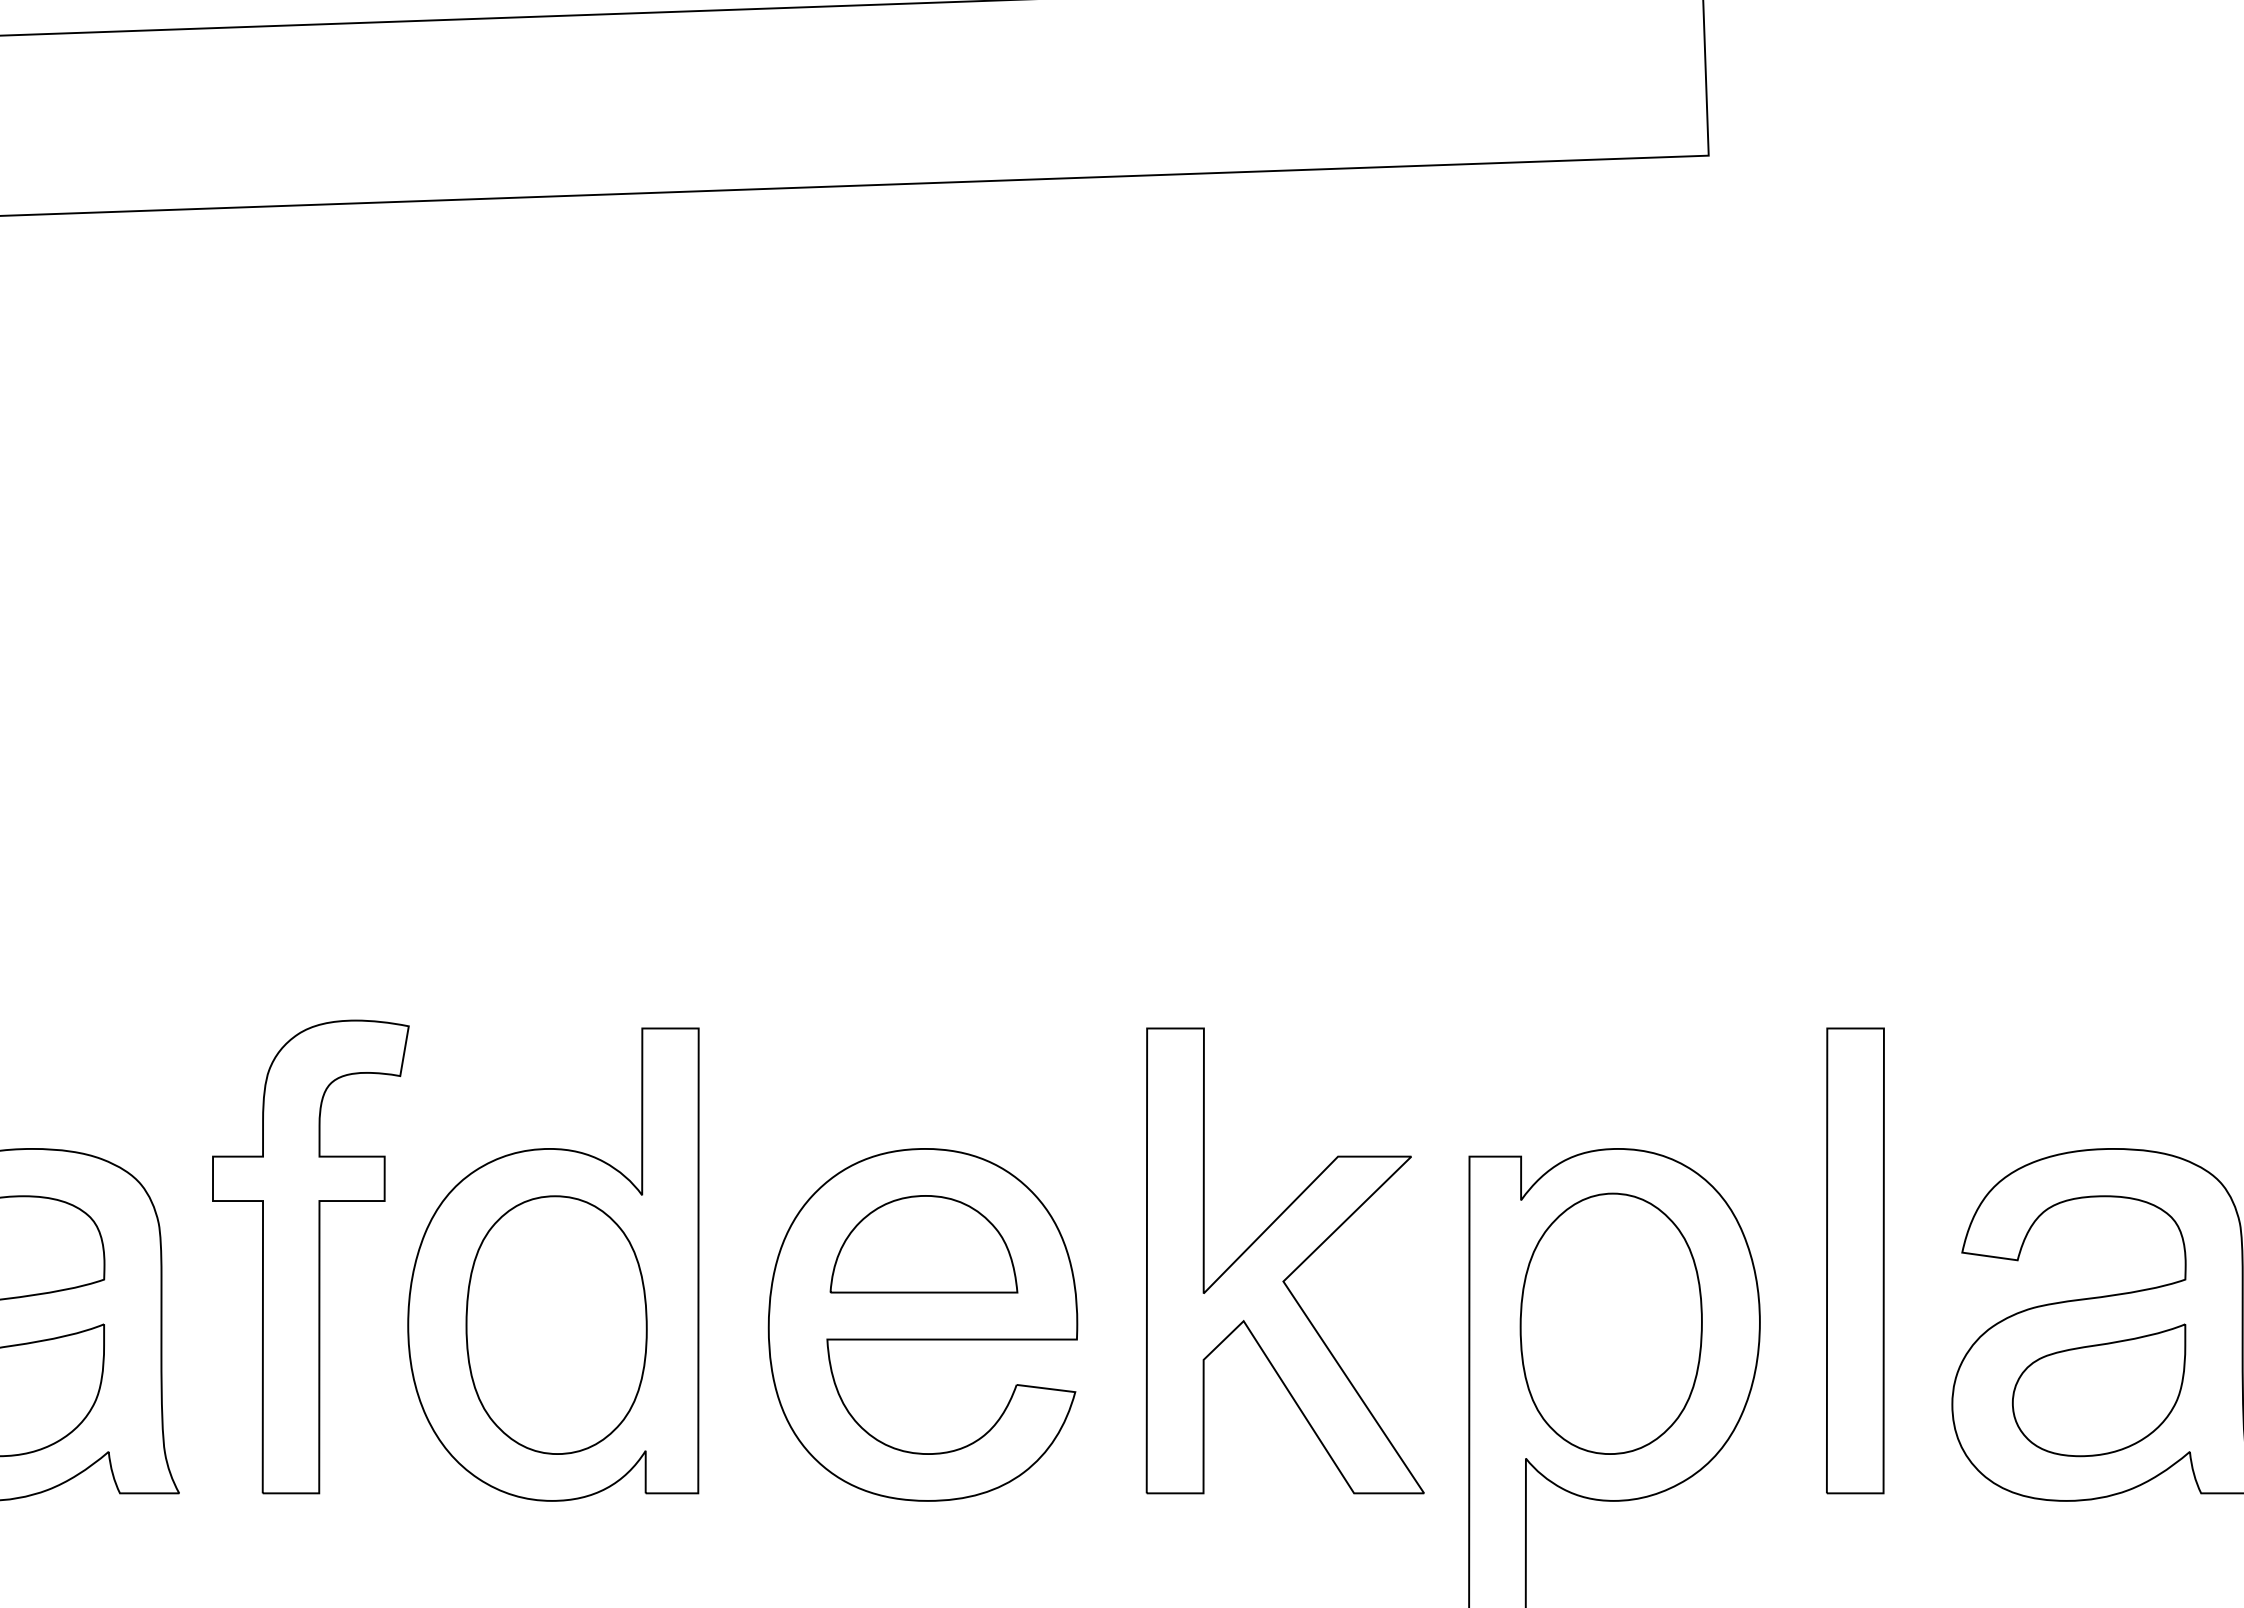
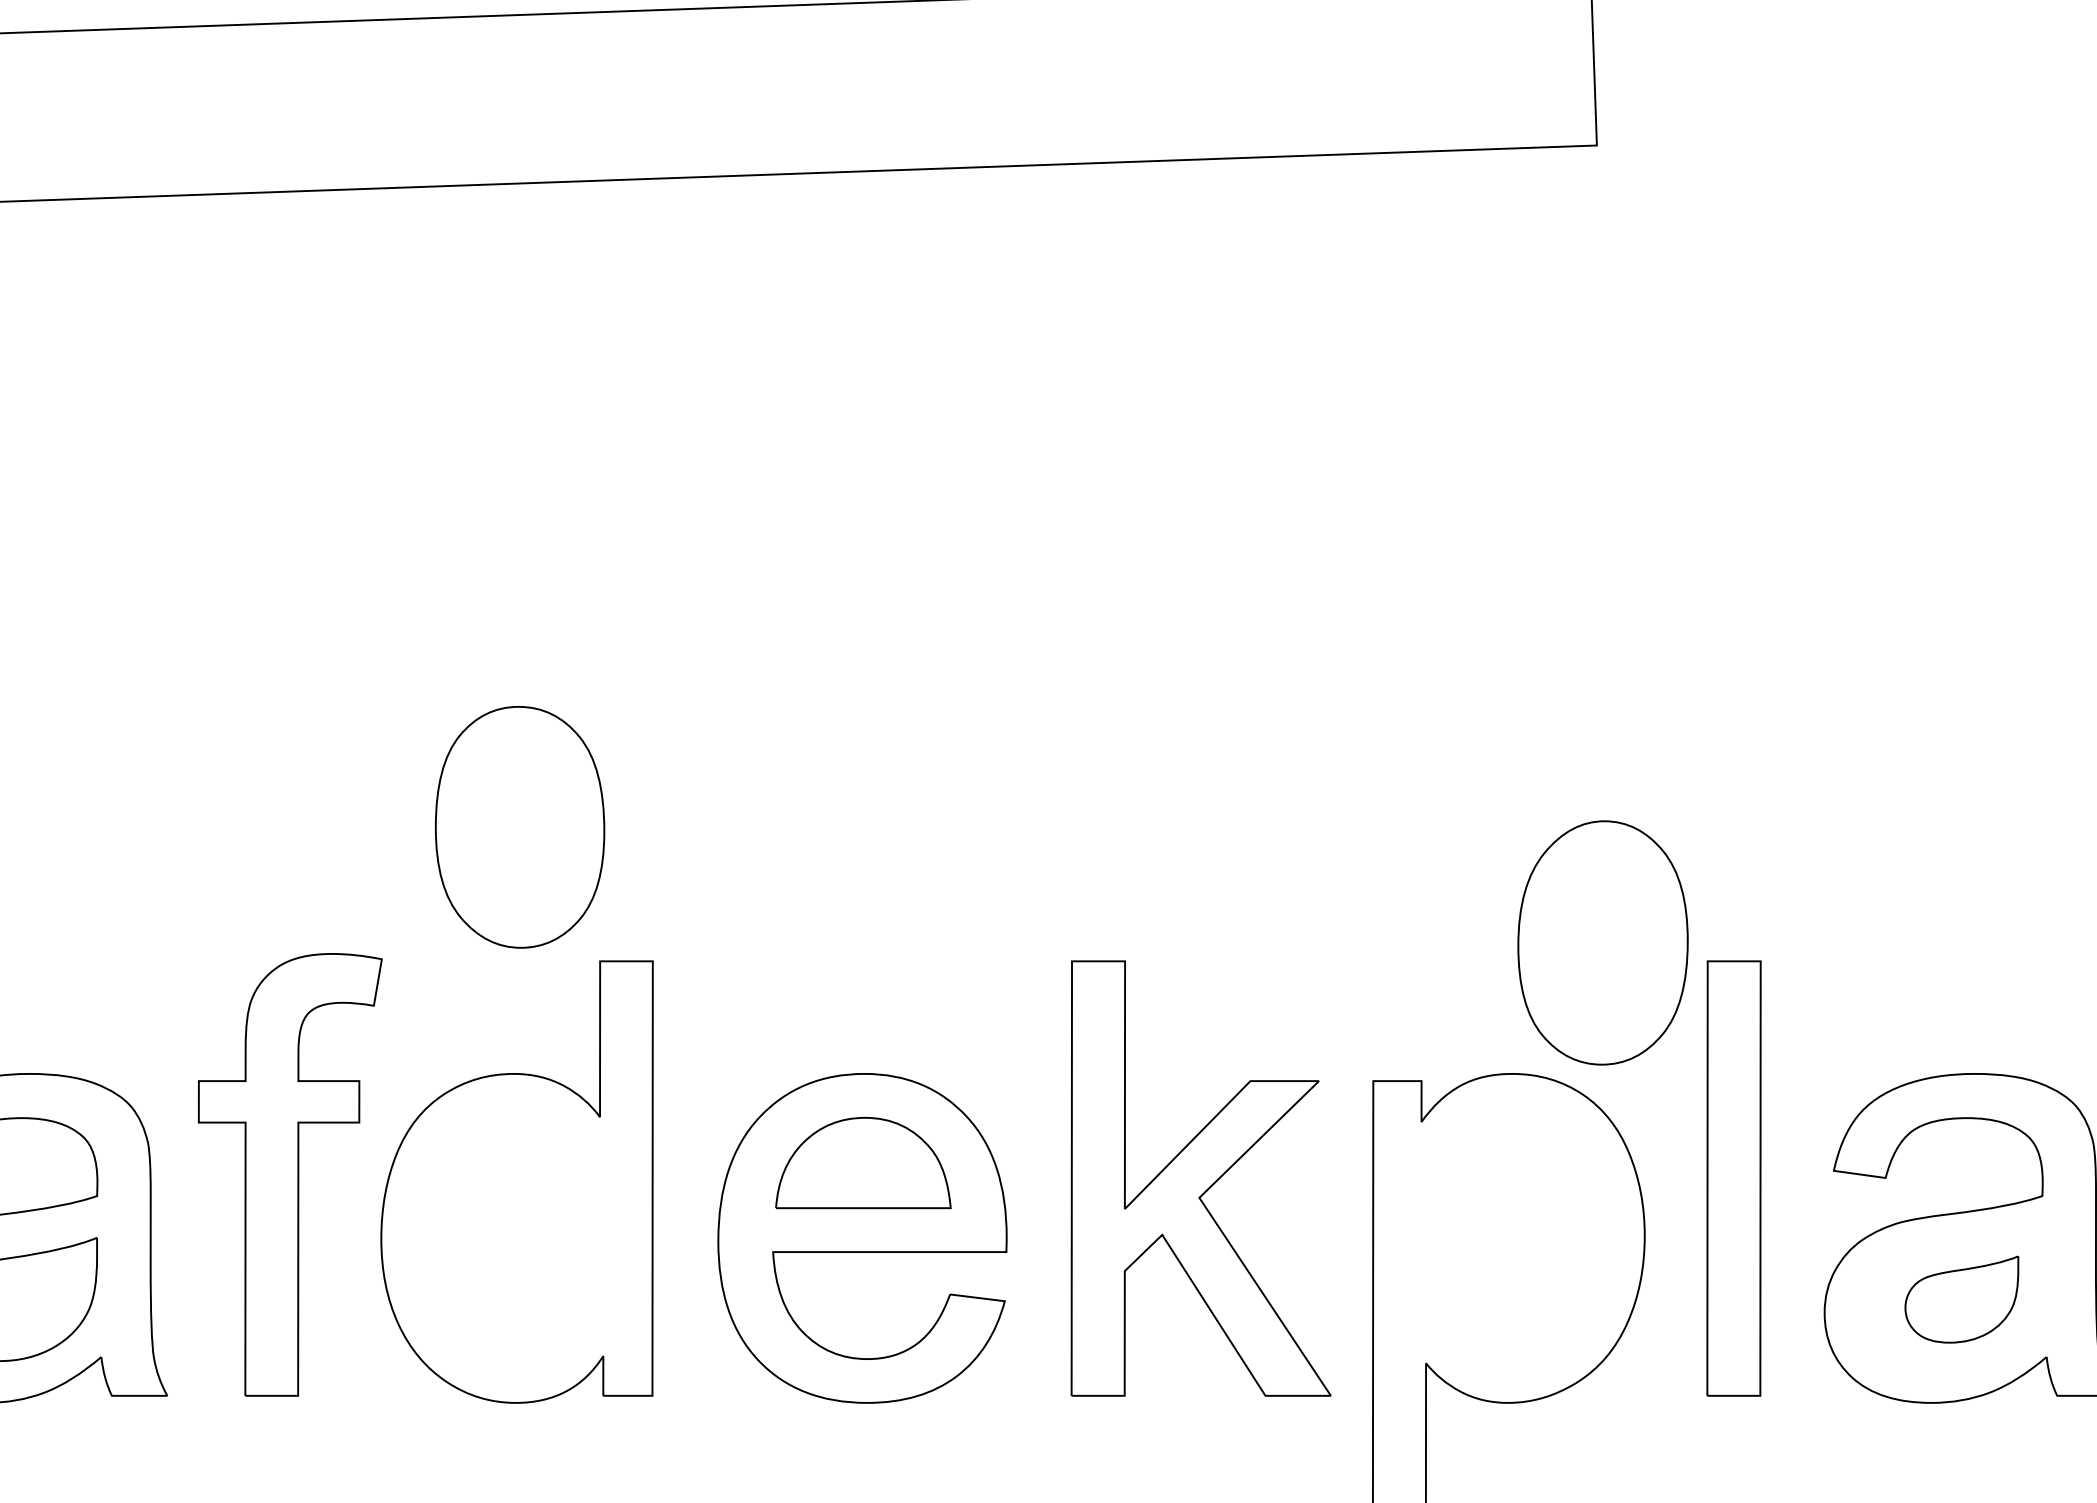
part: (1610, 1323) -> (1602, 942), moved
part: (556, 1324) -> (519, 826), moved
part: (2099, 1390) -> (1962, 1299), size x0.7

